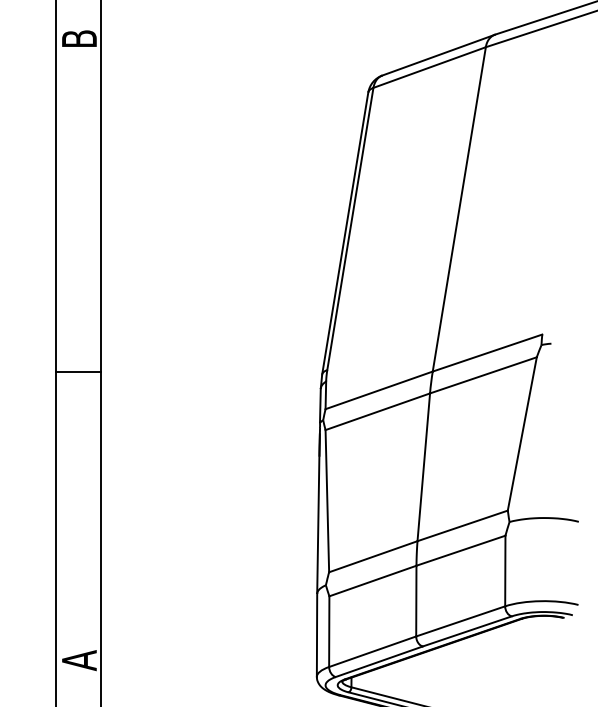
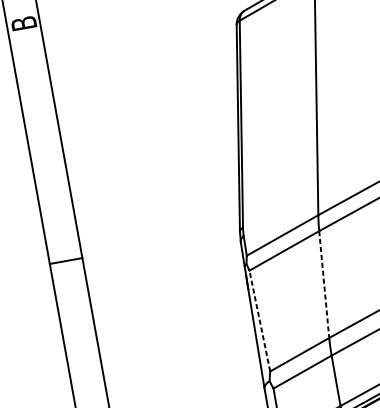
line: (423, 467) -> (324, 284), solid -> dashed
line: (327, 500) -> (259, 320), solid -> dashed

